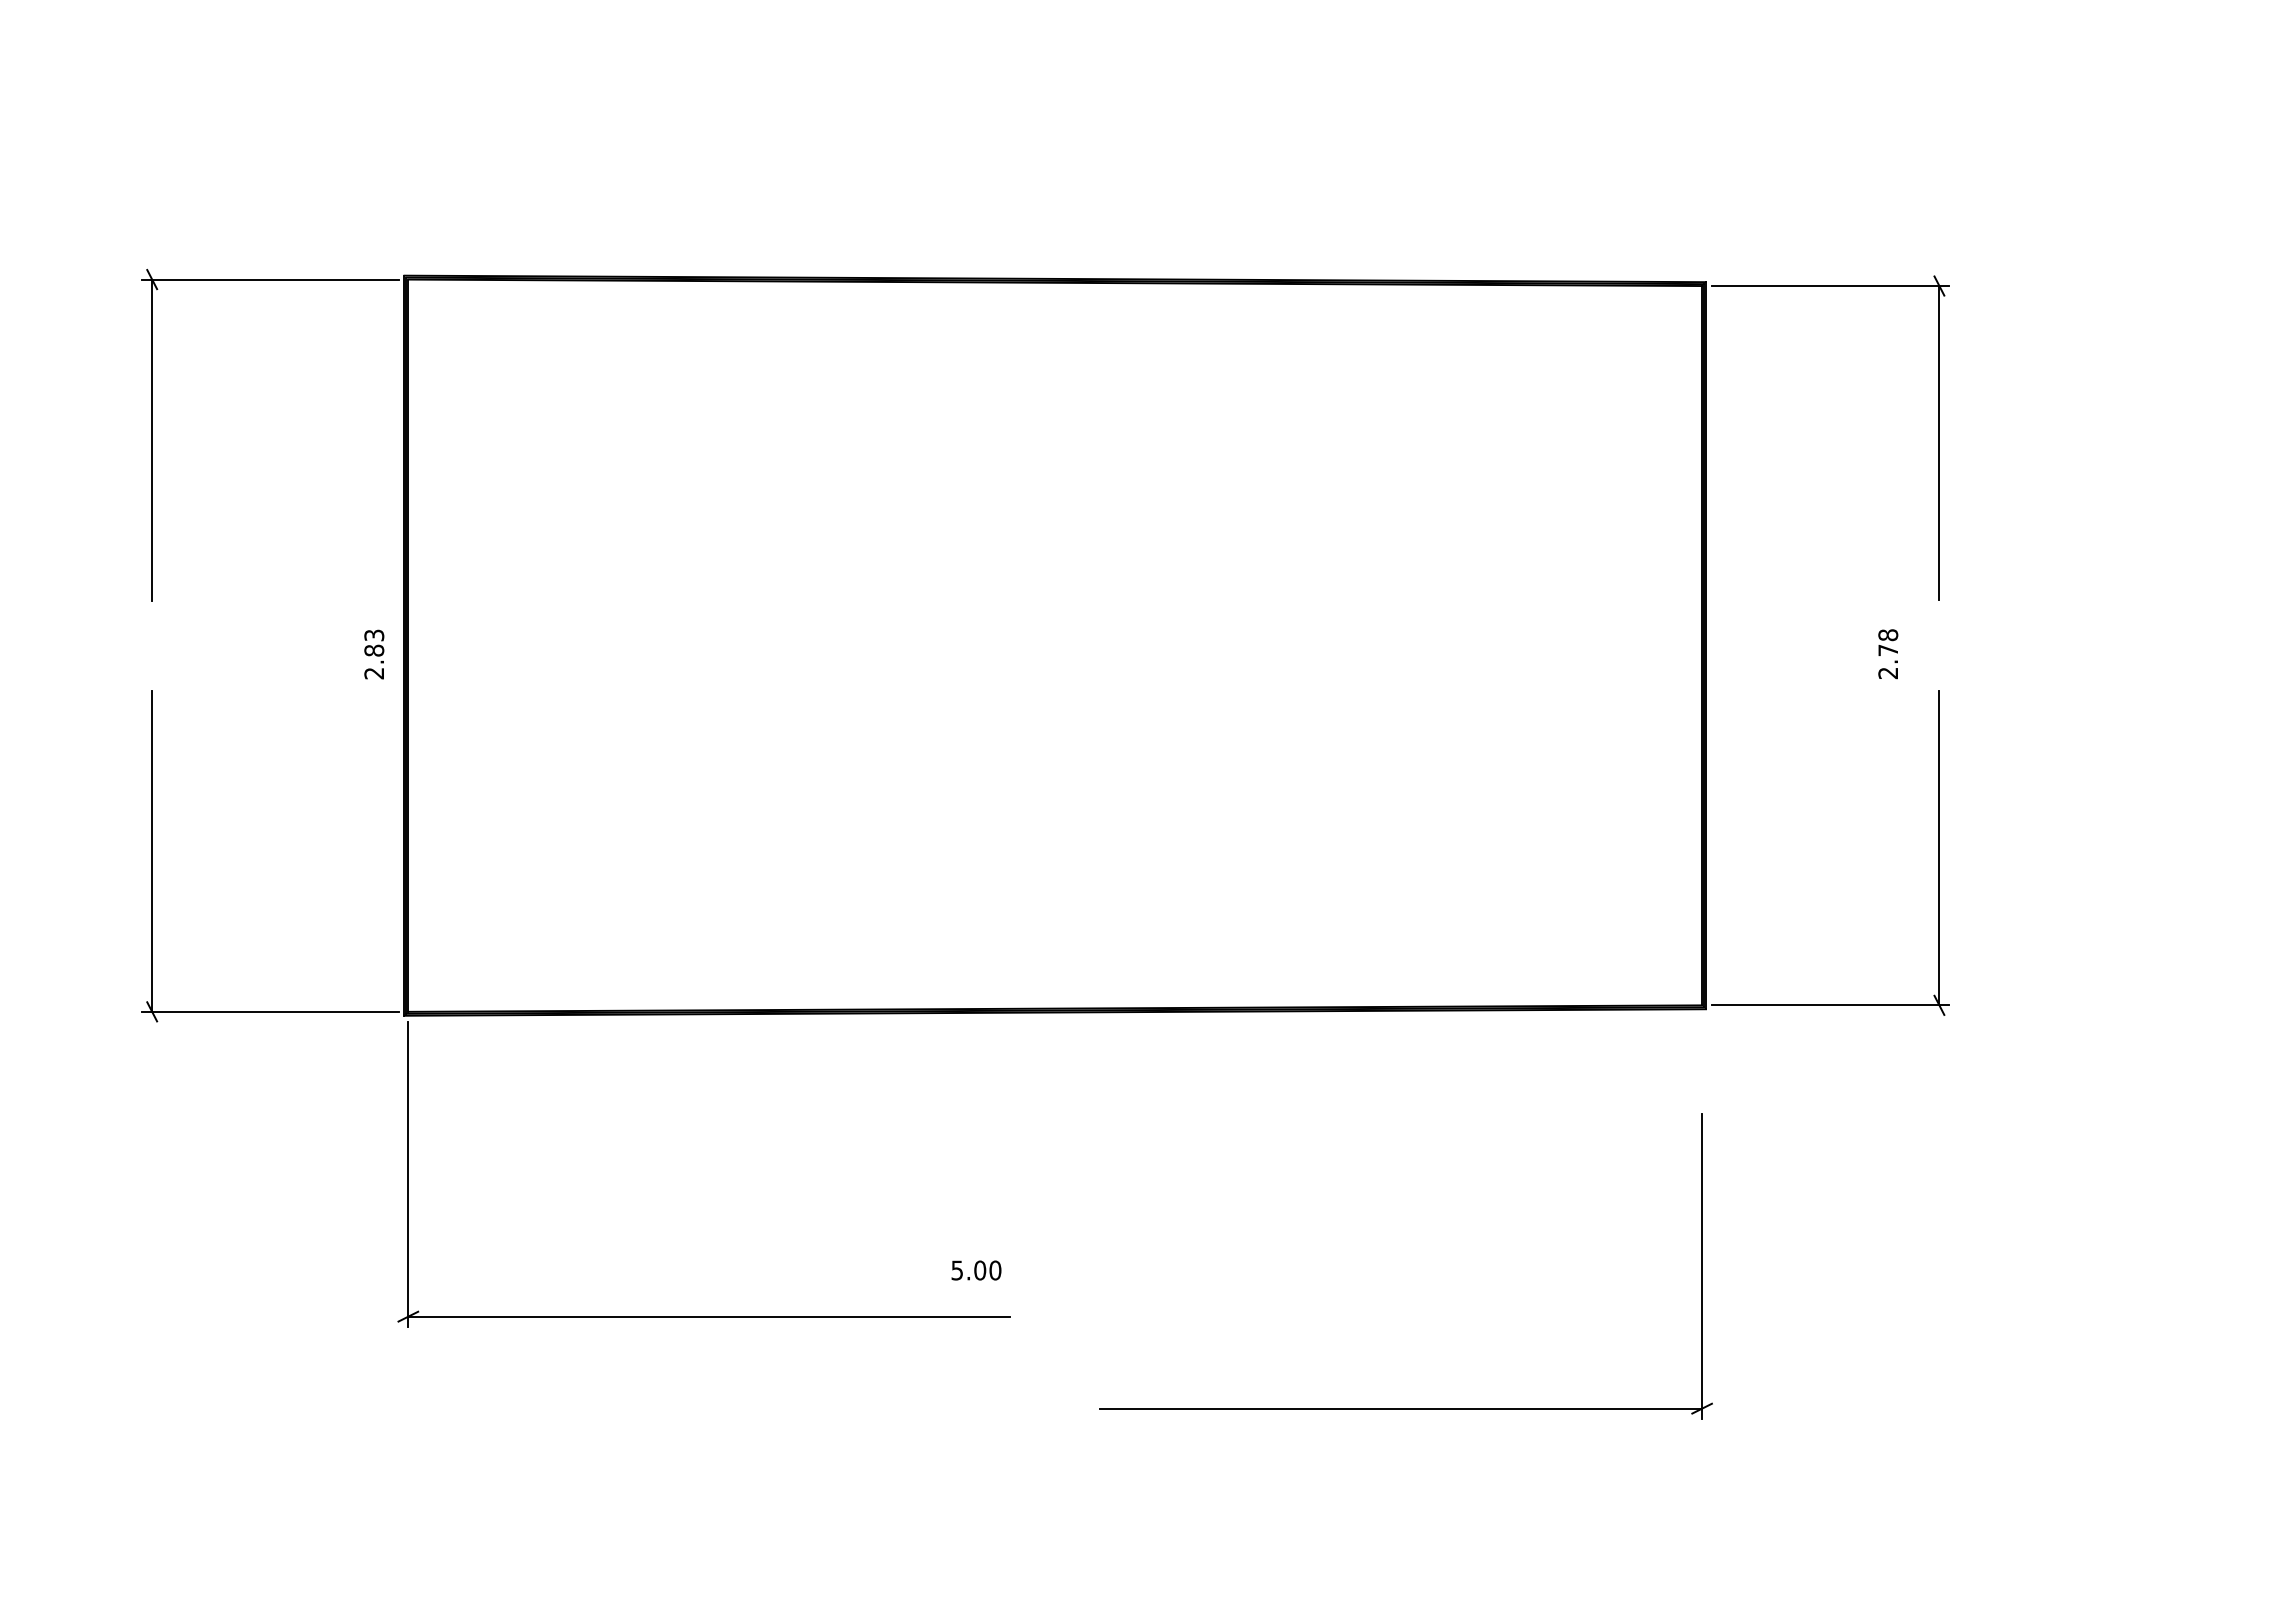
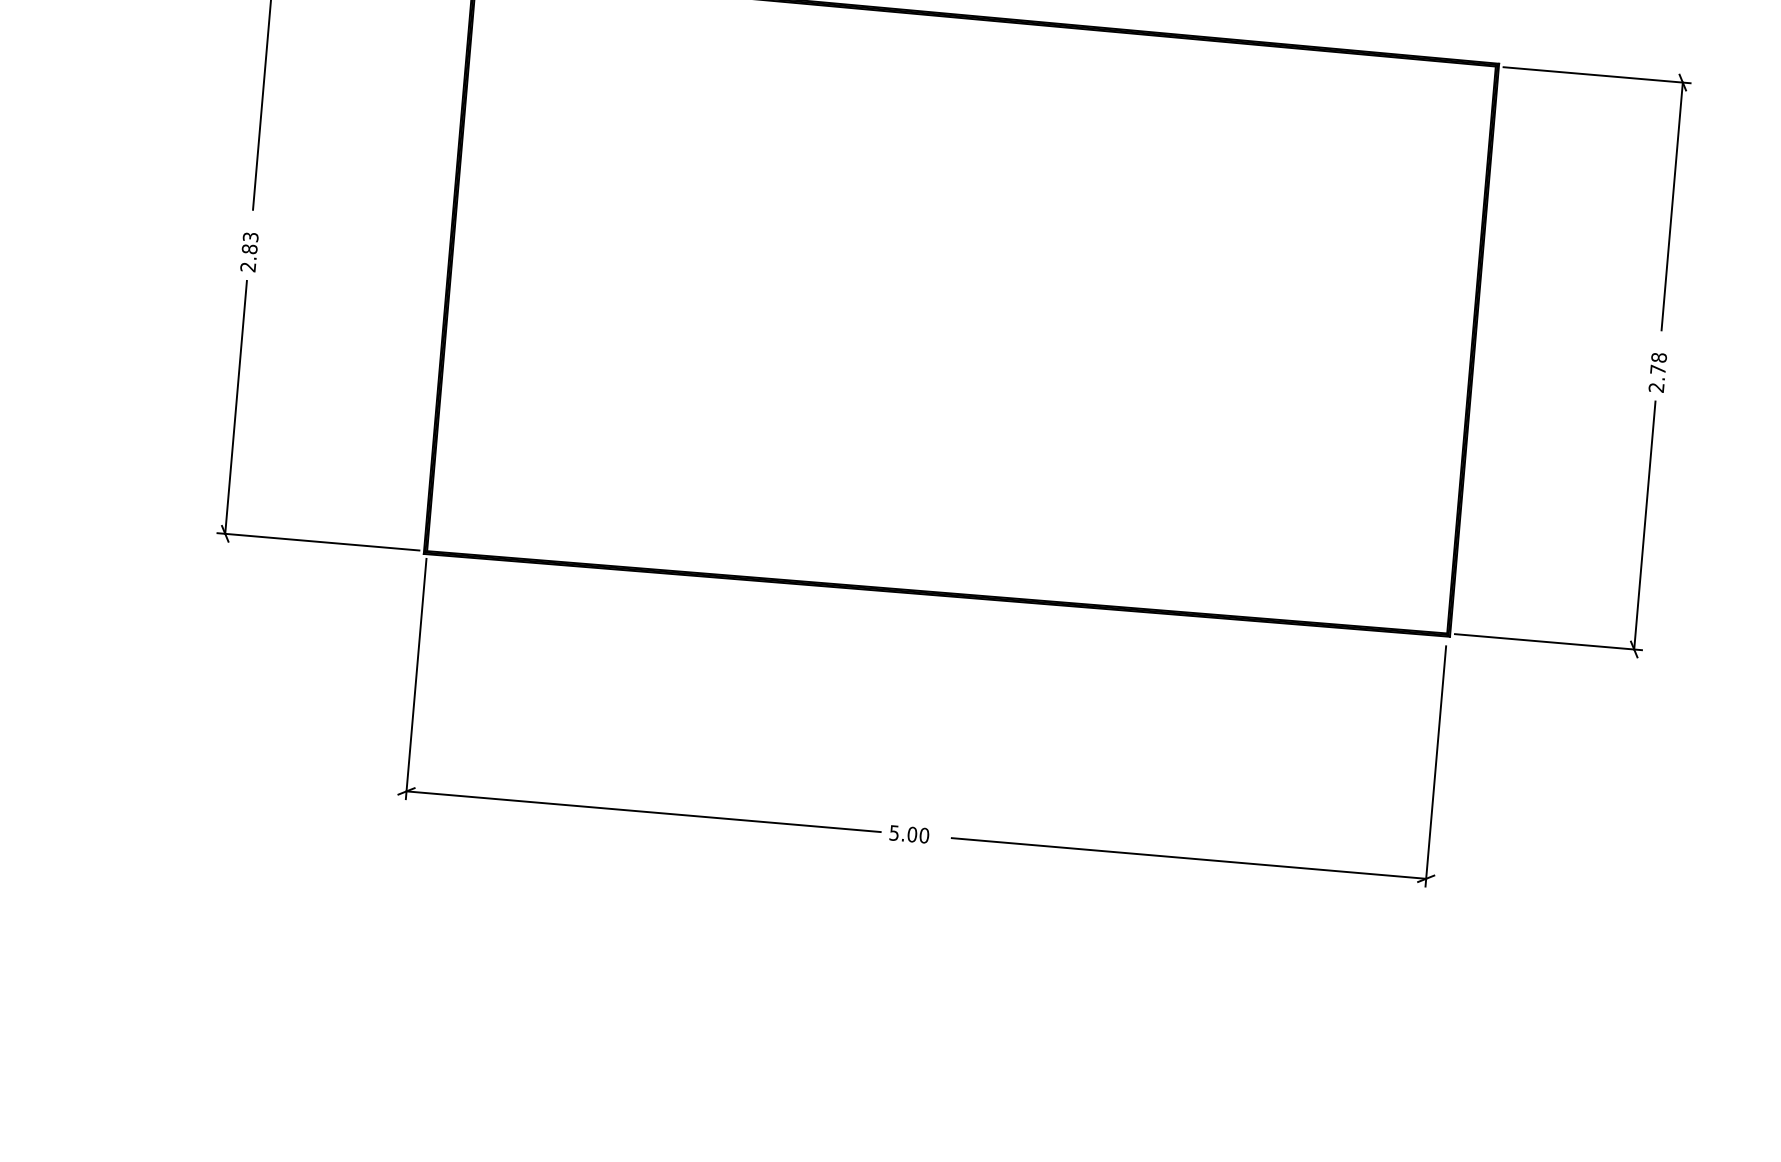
text: (374, 654) -> (249, 252), moved
text: (1888, 654) -> (1657, 372), moved
text: (976, 1270) -> (909, 834), moved
part: (1405, 1408) -> (1192, 858), moved

